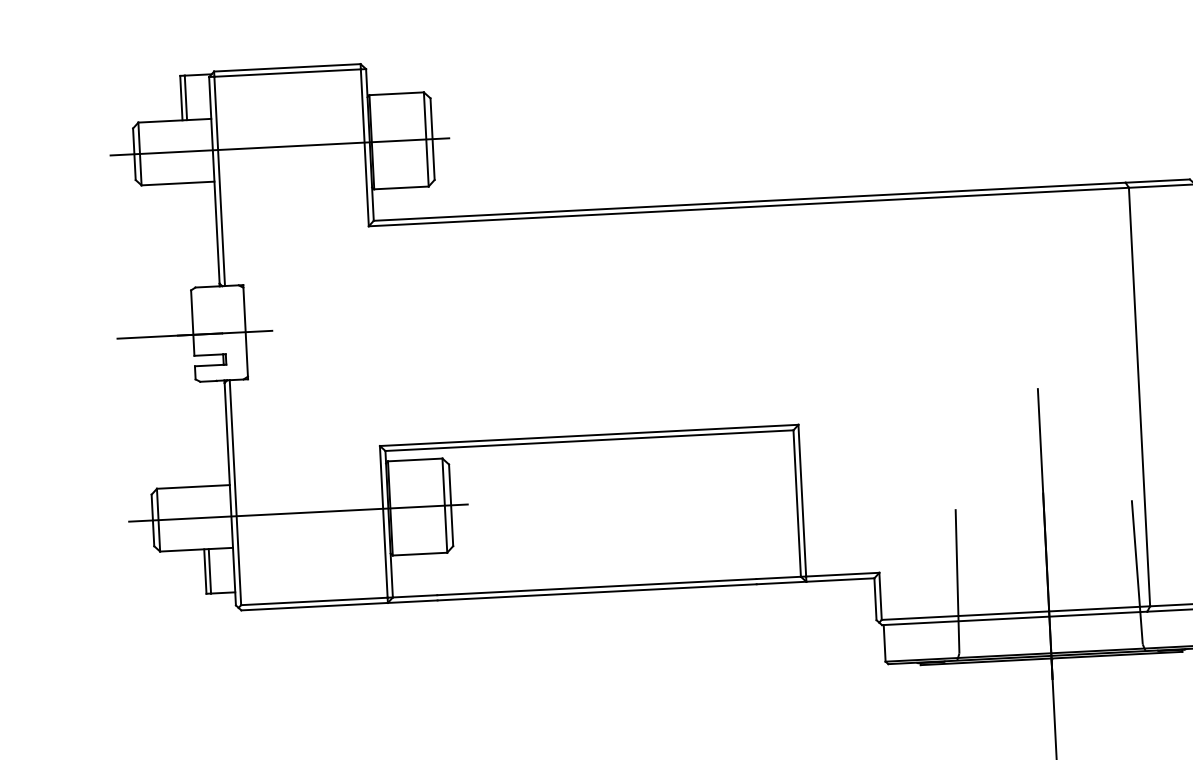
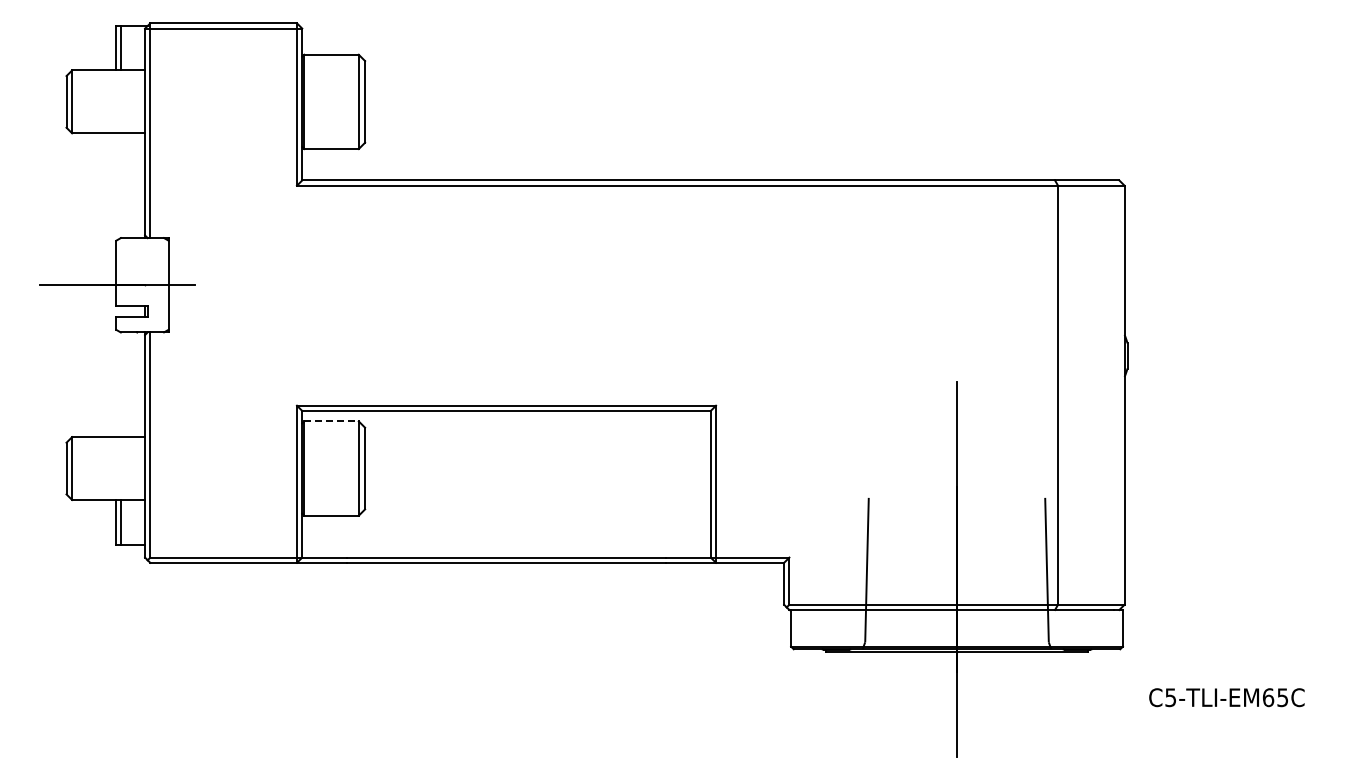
line: (279, 146) -> (211, 101), removed
line: (416, 459) -> (332, 421), solid -> dashed
line: (297, 513) -> (211, 468), removed

